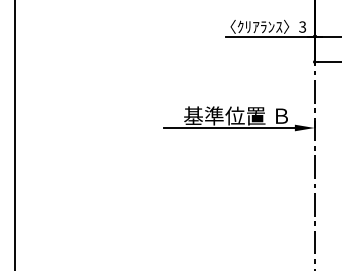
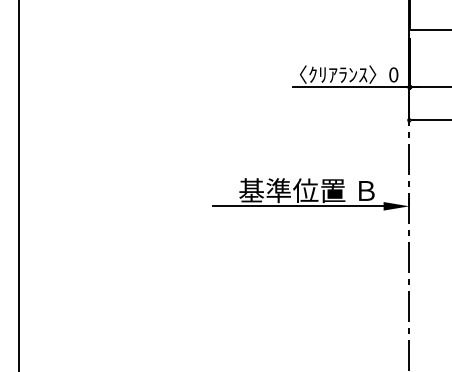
text: (302, 26) -> (393, 74), 3 -> 0

